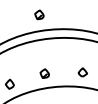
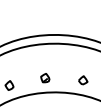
part: (39, 15) -> (45, 19), removed

